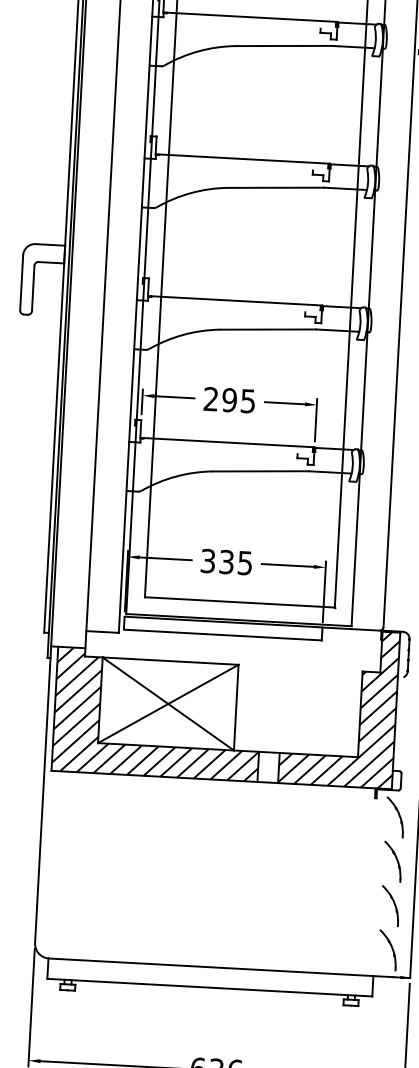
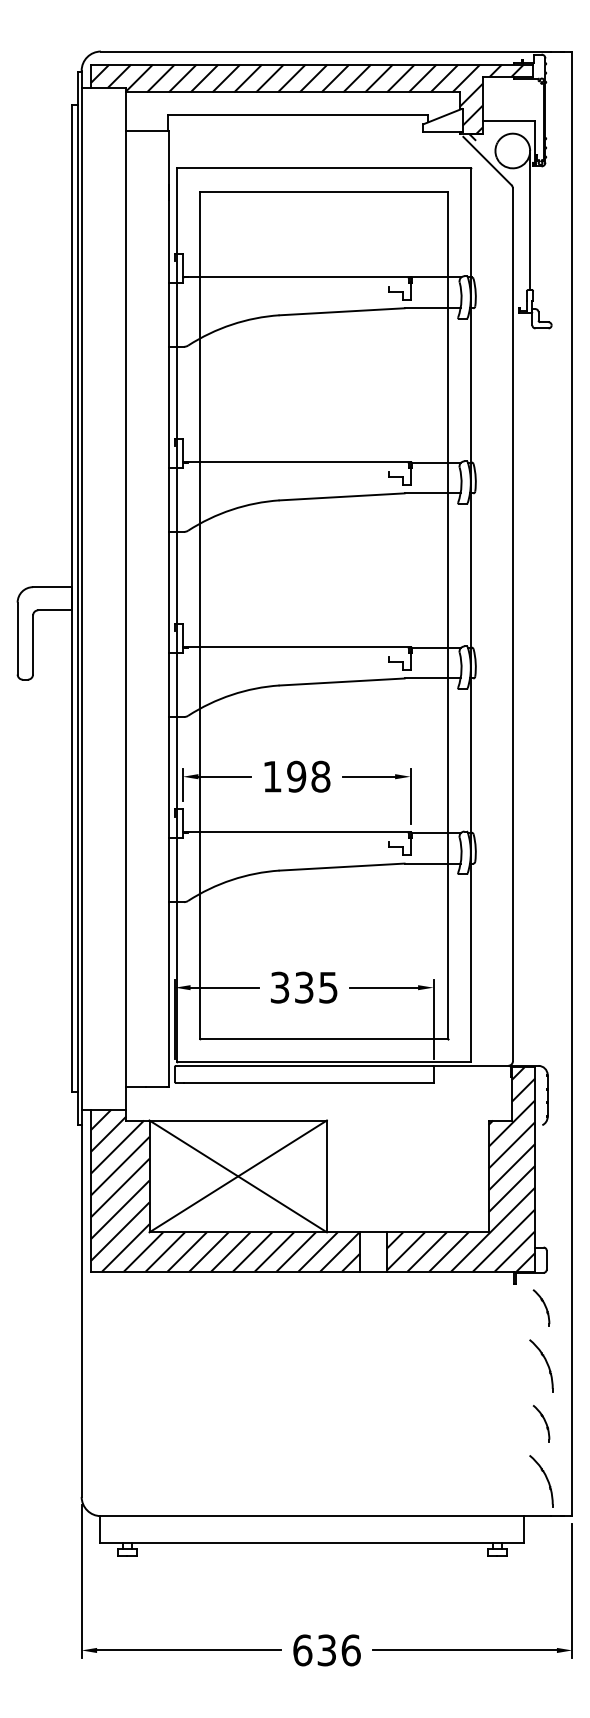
text: (229, 400) -> (296, 776), 295 -> 198
part: (395, 816) -> (541, 1307), size x0.7
part: (390, 905) -> (541, 1423), size x0.7

